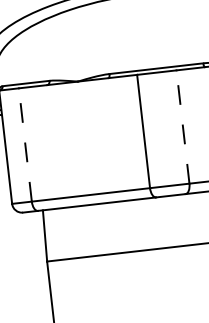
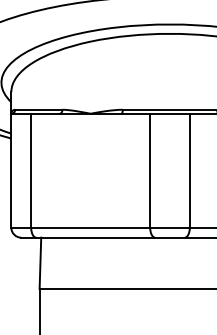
line: (182, 126) -> (189, 170), dashed -> solid
line: (25, 144) -> (31, 170), dashed -> solid

